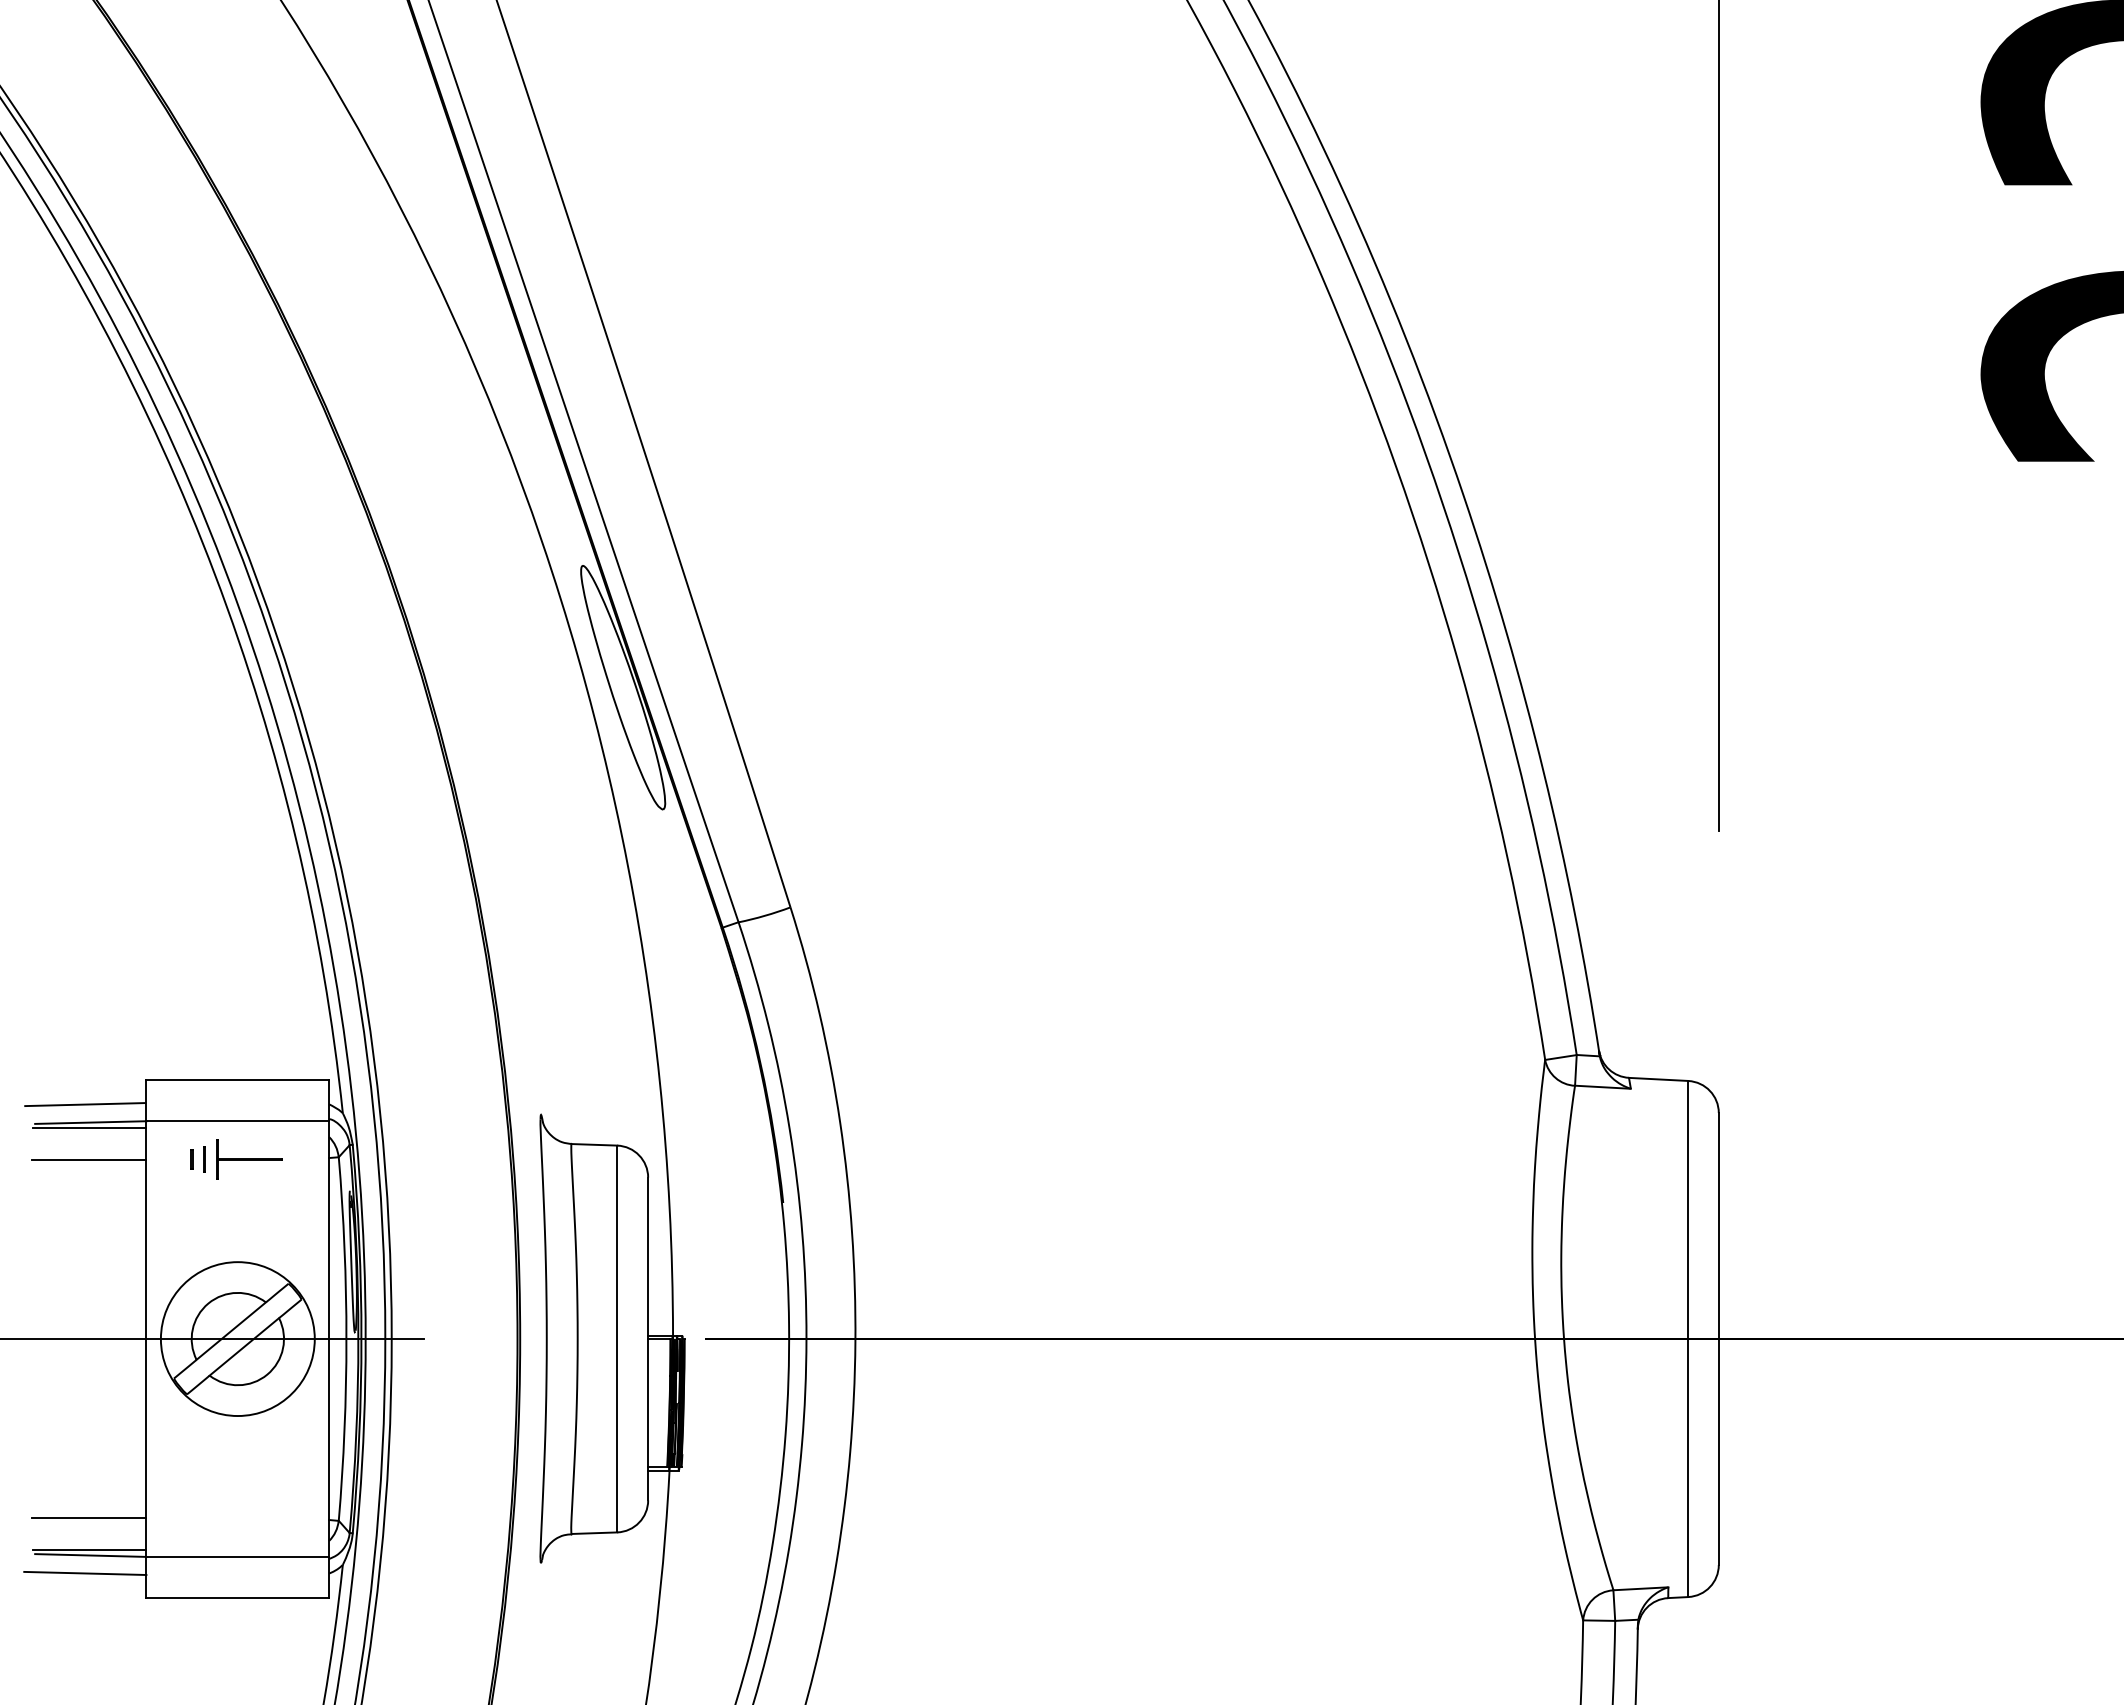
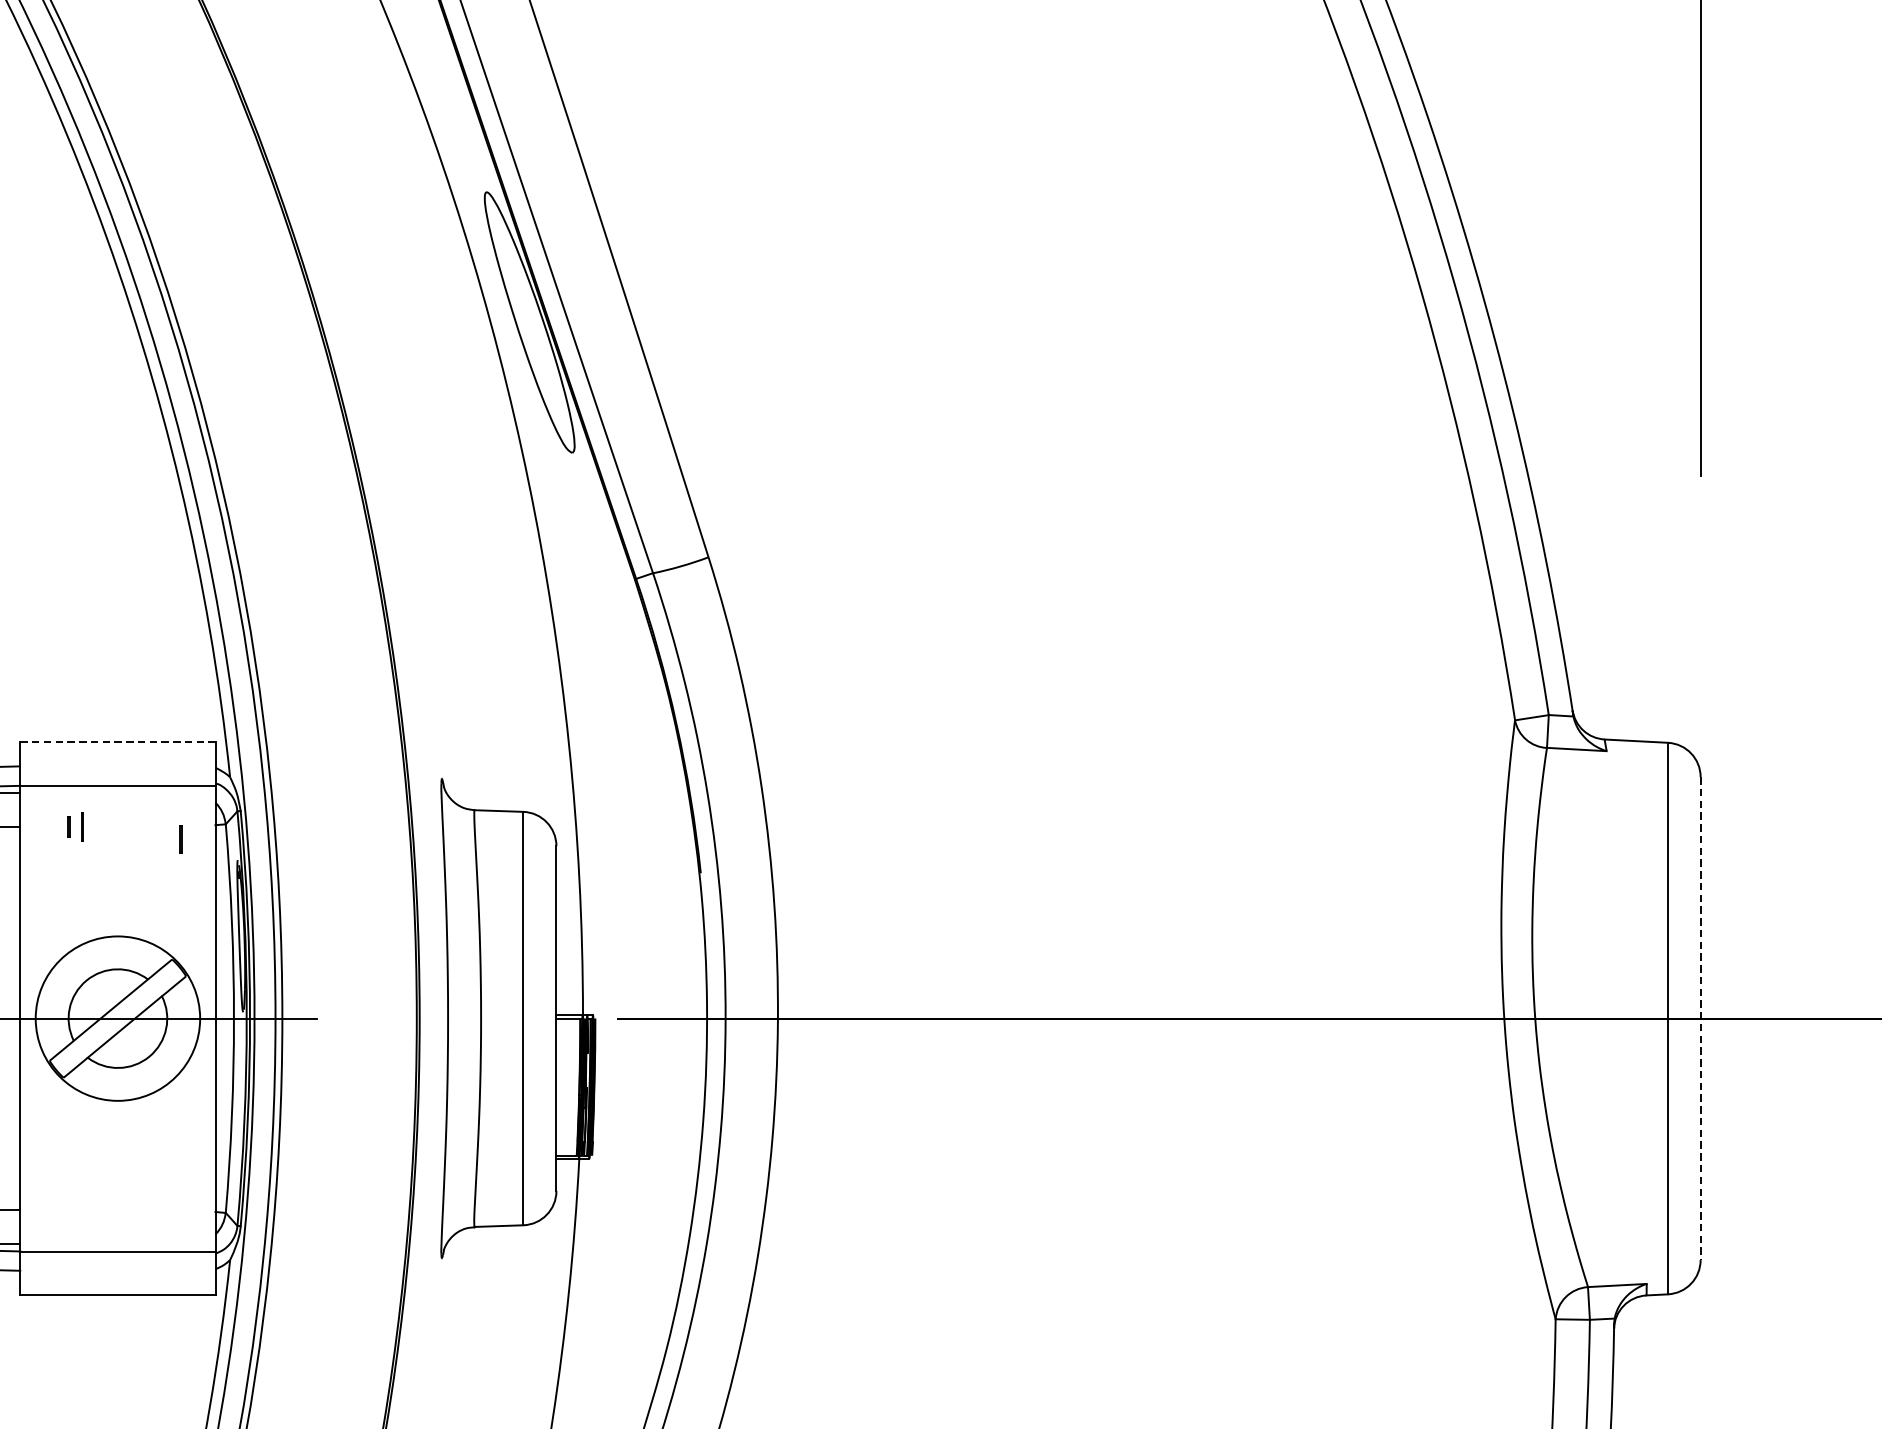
line: (238, 1080) -> (118, 742), solid -> dashed
part: (249, 1159) -> (130, 826), removed
line: (296, 1171) -> (180, 839), added
line: (1718, 1339) -> (1700, 1019), solid -> dashed

